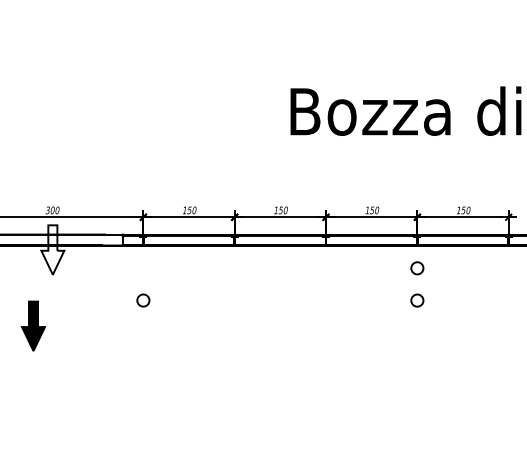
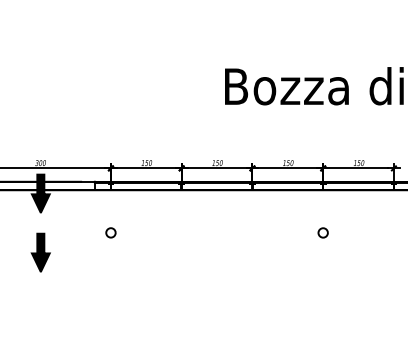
fill: (52, 249) -> (40, 193), added
circle: (416, 267) -> (322, 207), removed
part: (33, 325) -> (40, 252), moved

